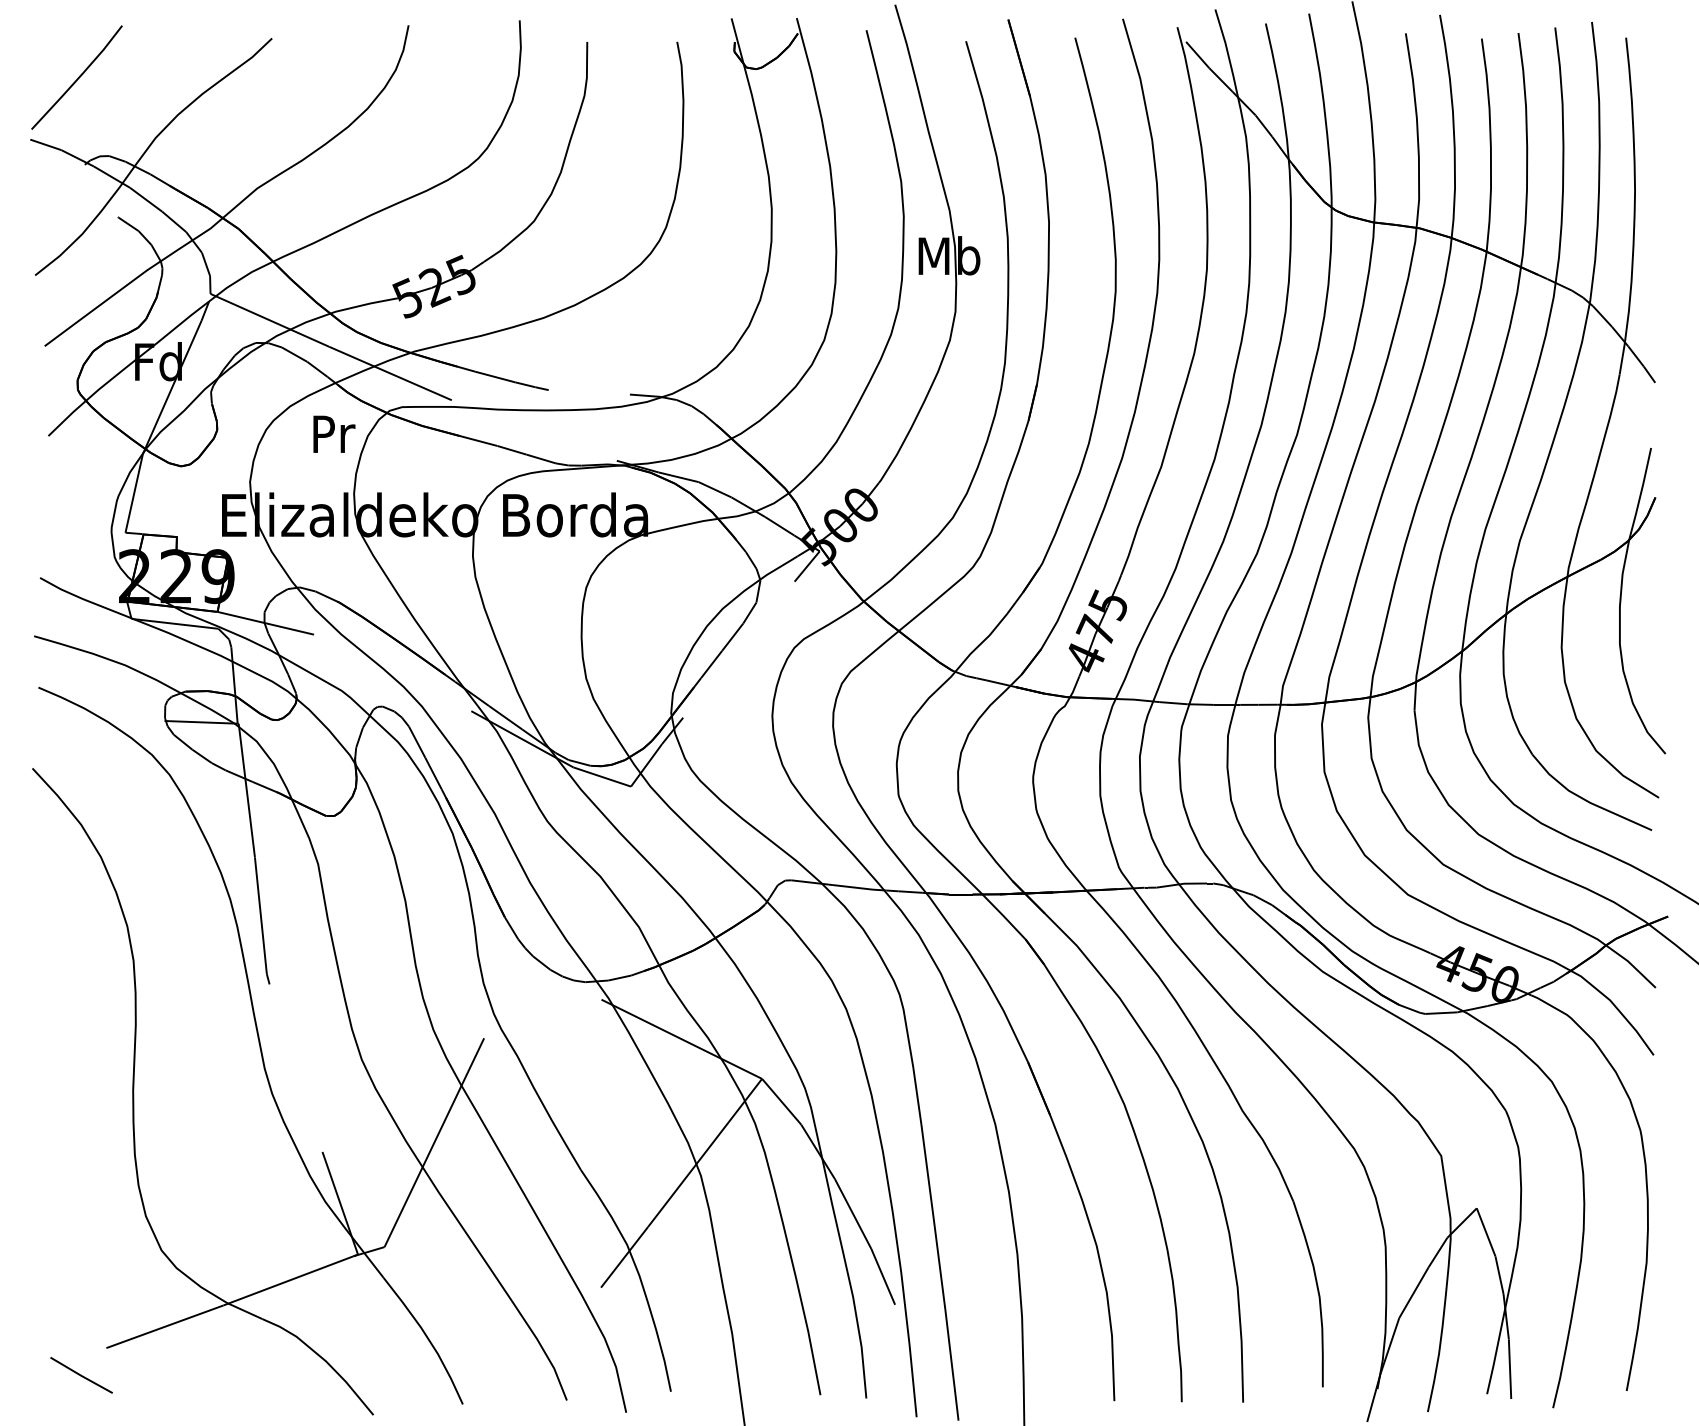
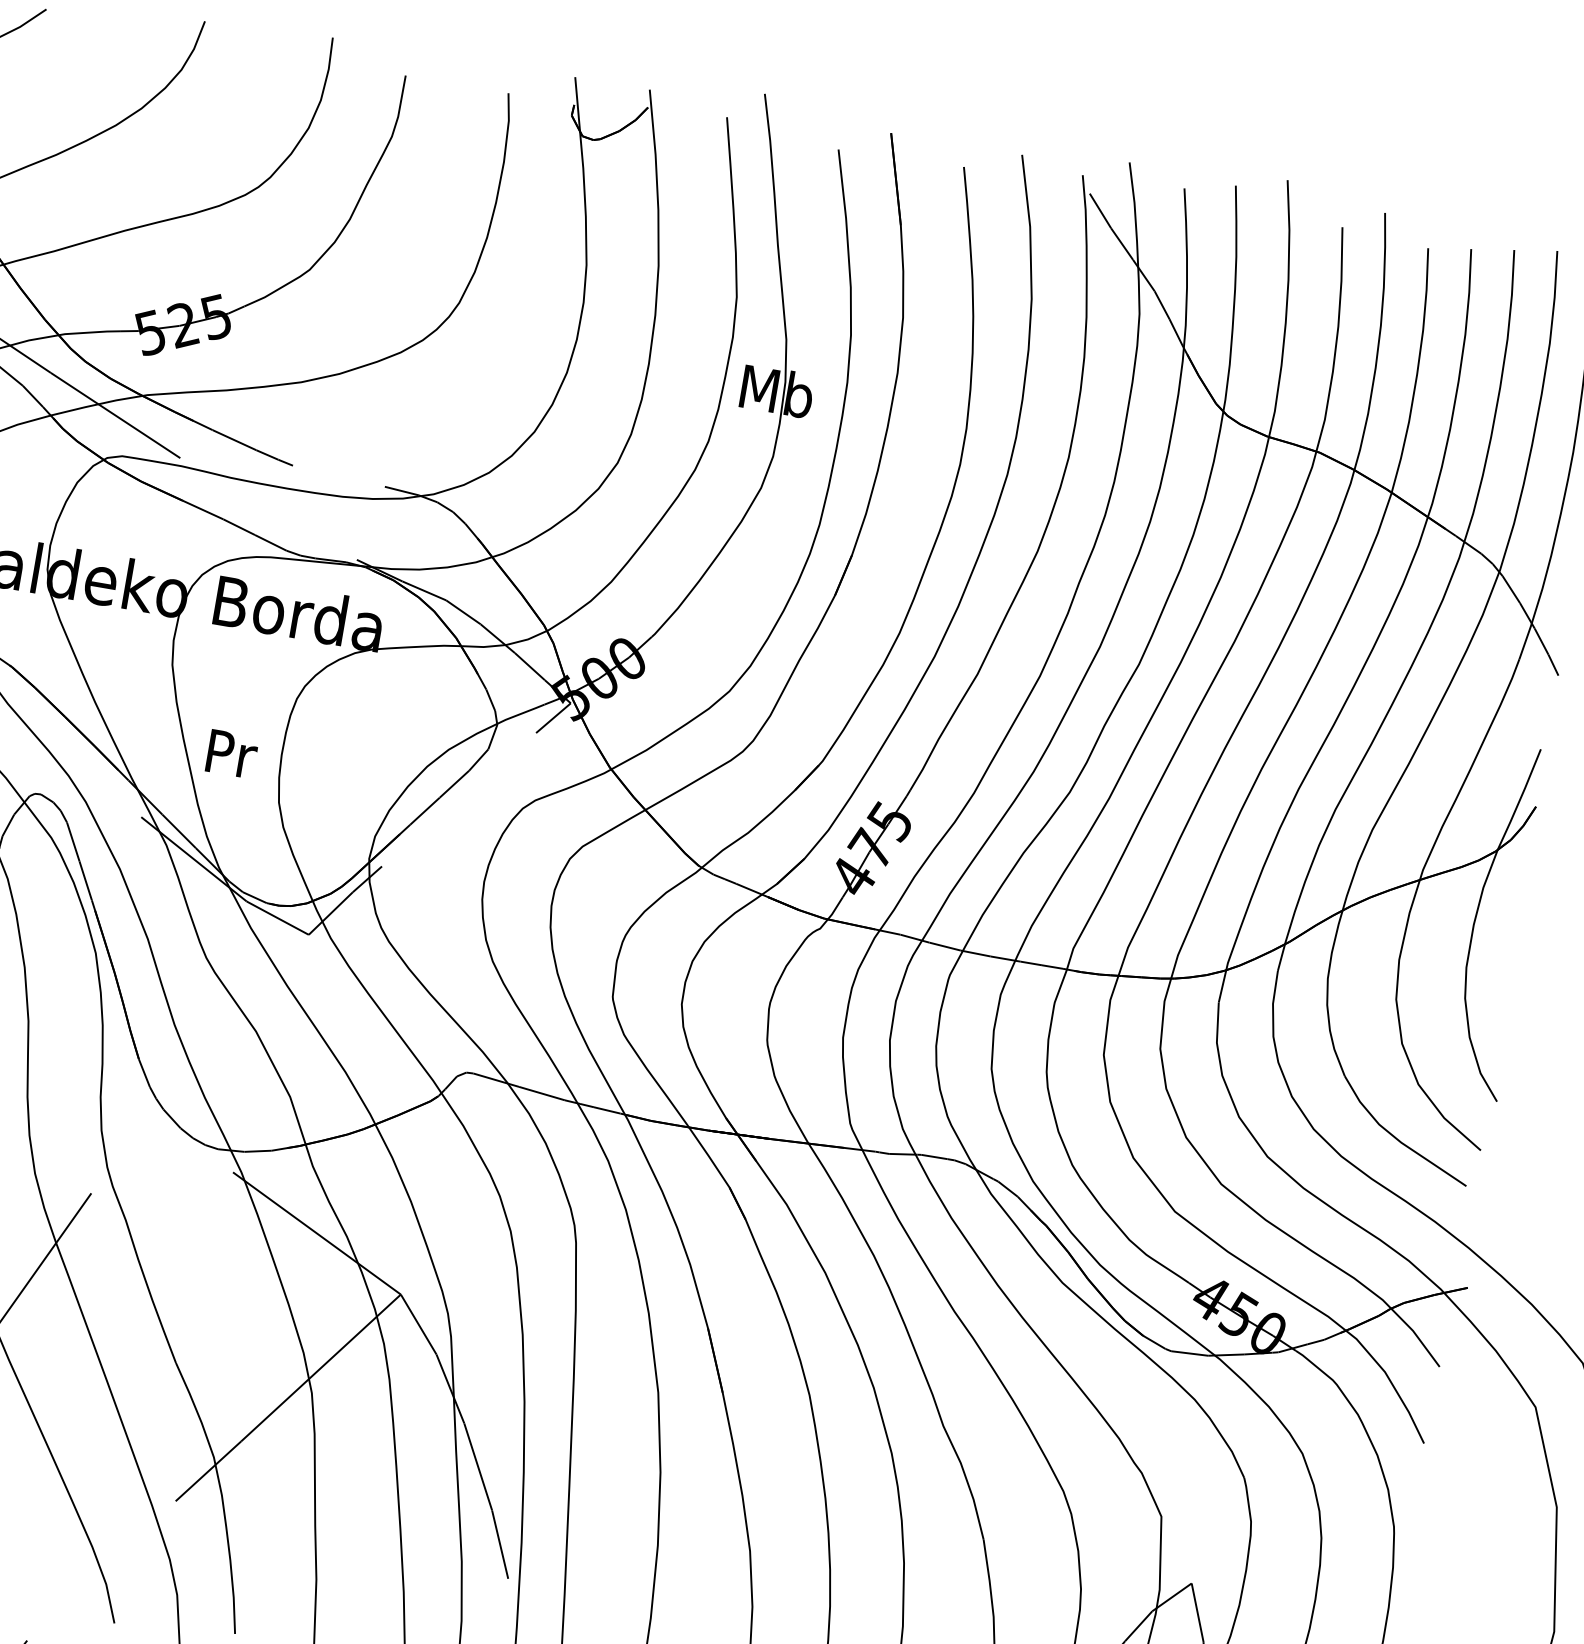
text: (334, 433) -> (232, 753), moved

